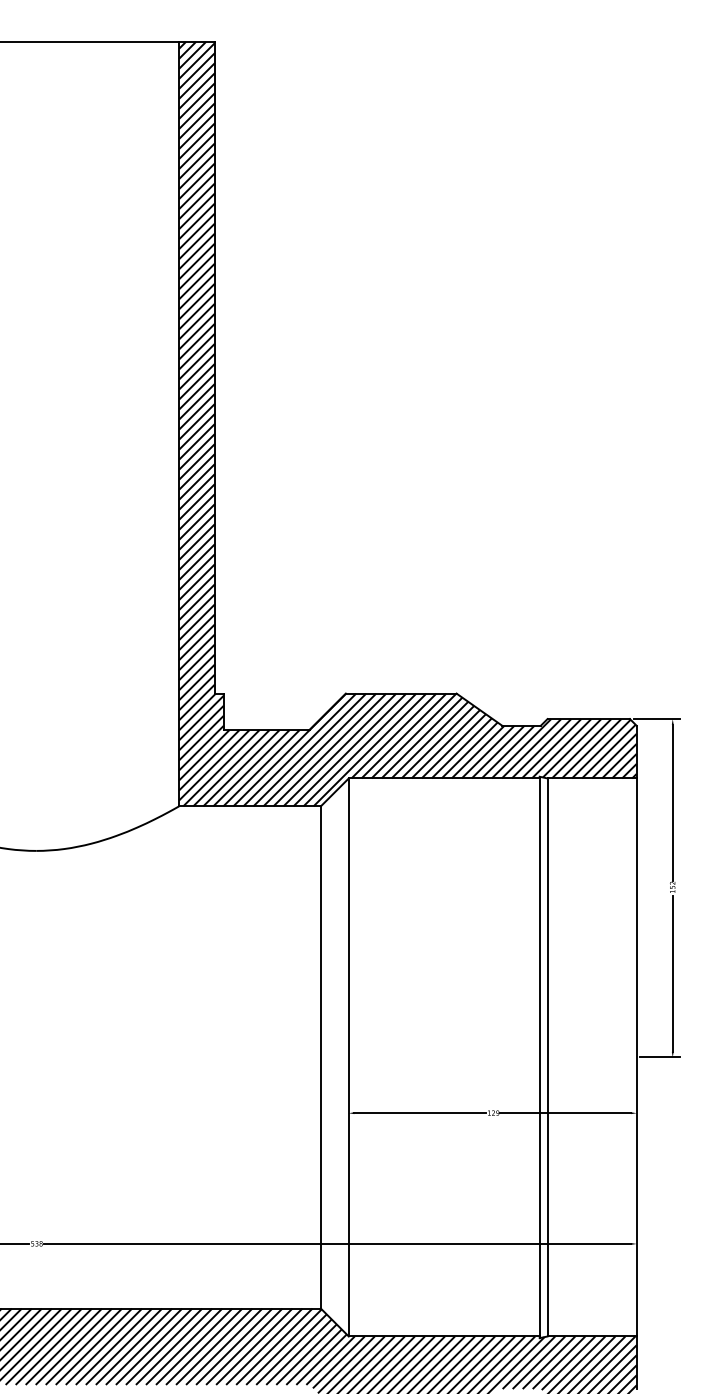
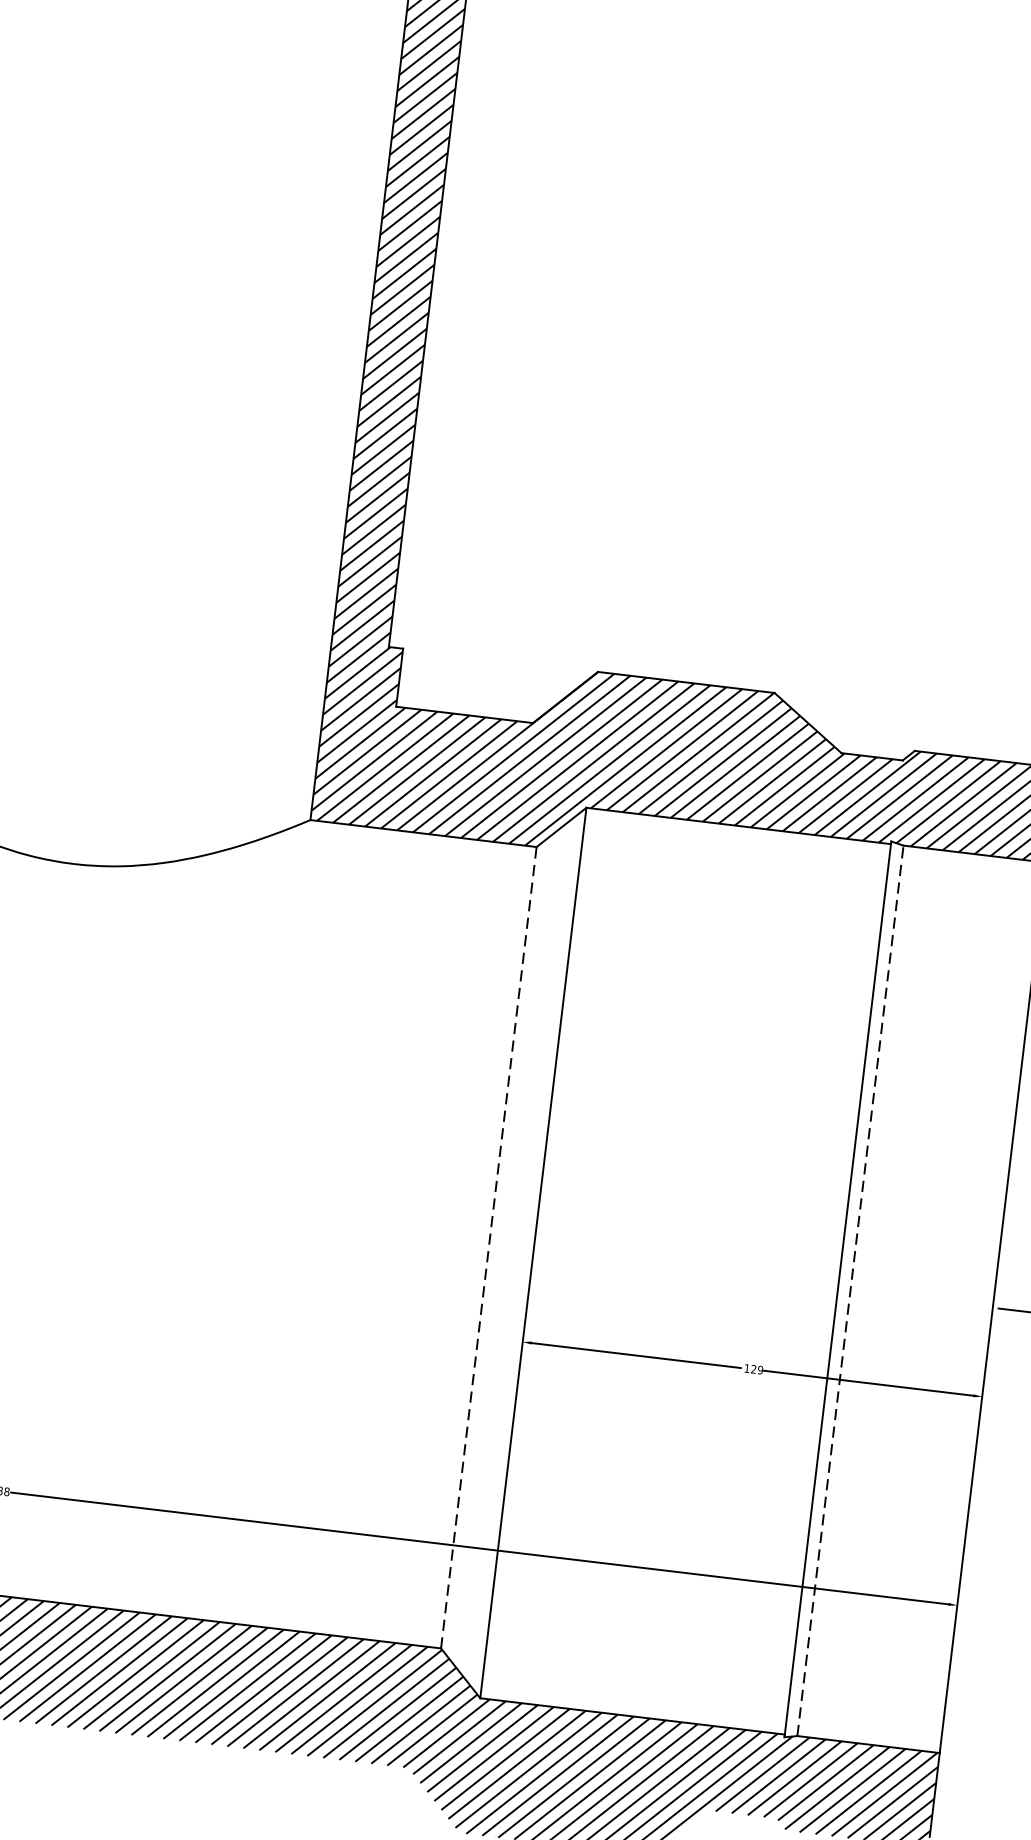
line: (320, 1056) -> (488, 1246), solid -> dashed
line: (547, 1056) -> (850, 1289), solid -> dashed

